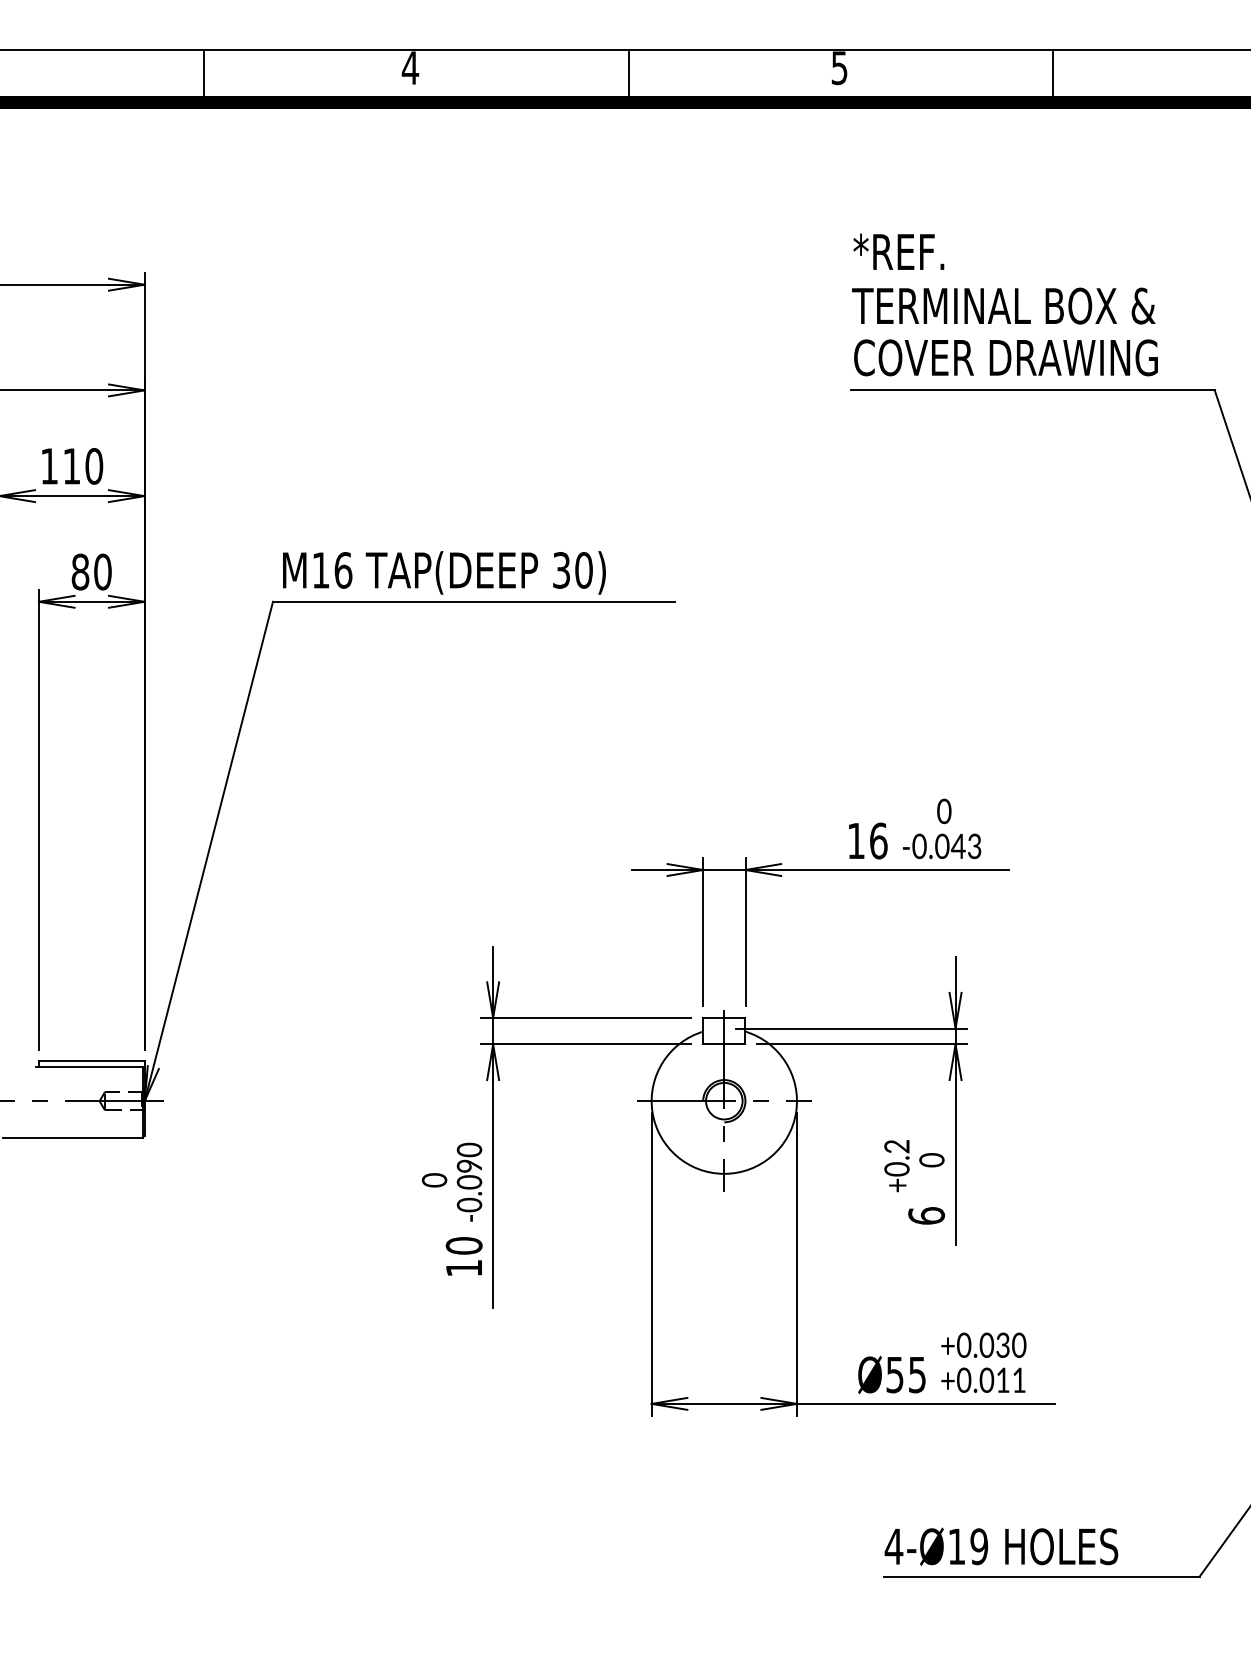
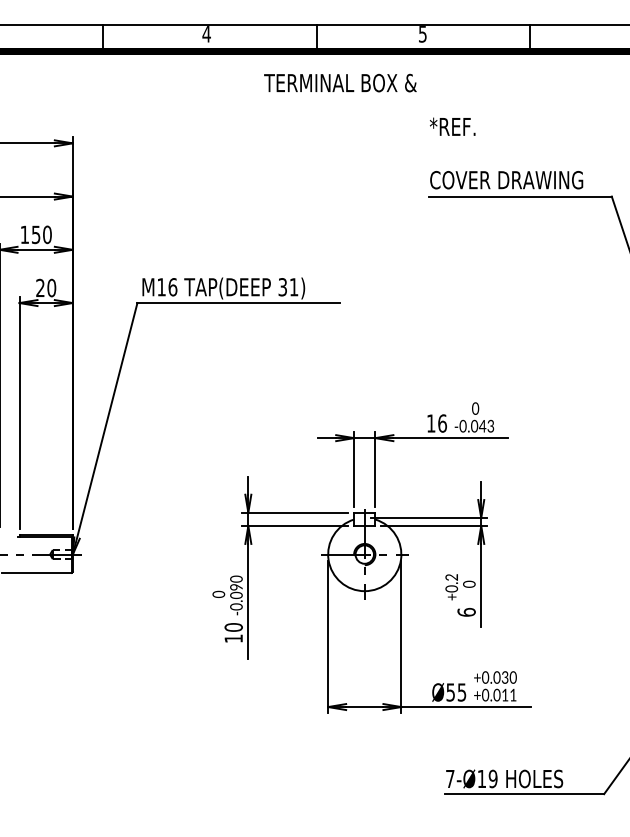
text: (1003, 304) -> (340, 82), moved
text: (72, 465) -> (36, 234), 110 -> 150
text: (582, 570) -> (293, 287), 30) -> 31)
text: (80, 572) -> (40, 288), 80 -> 20
text: (892, 1545) -> (449, 778), 4-Ø19 -> 7-Ø19

